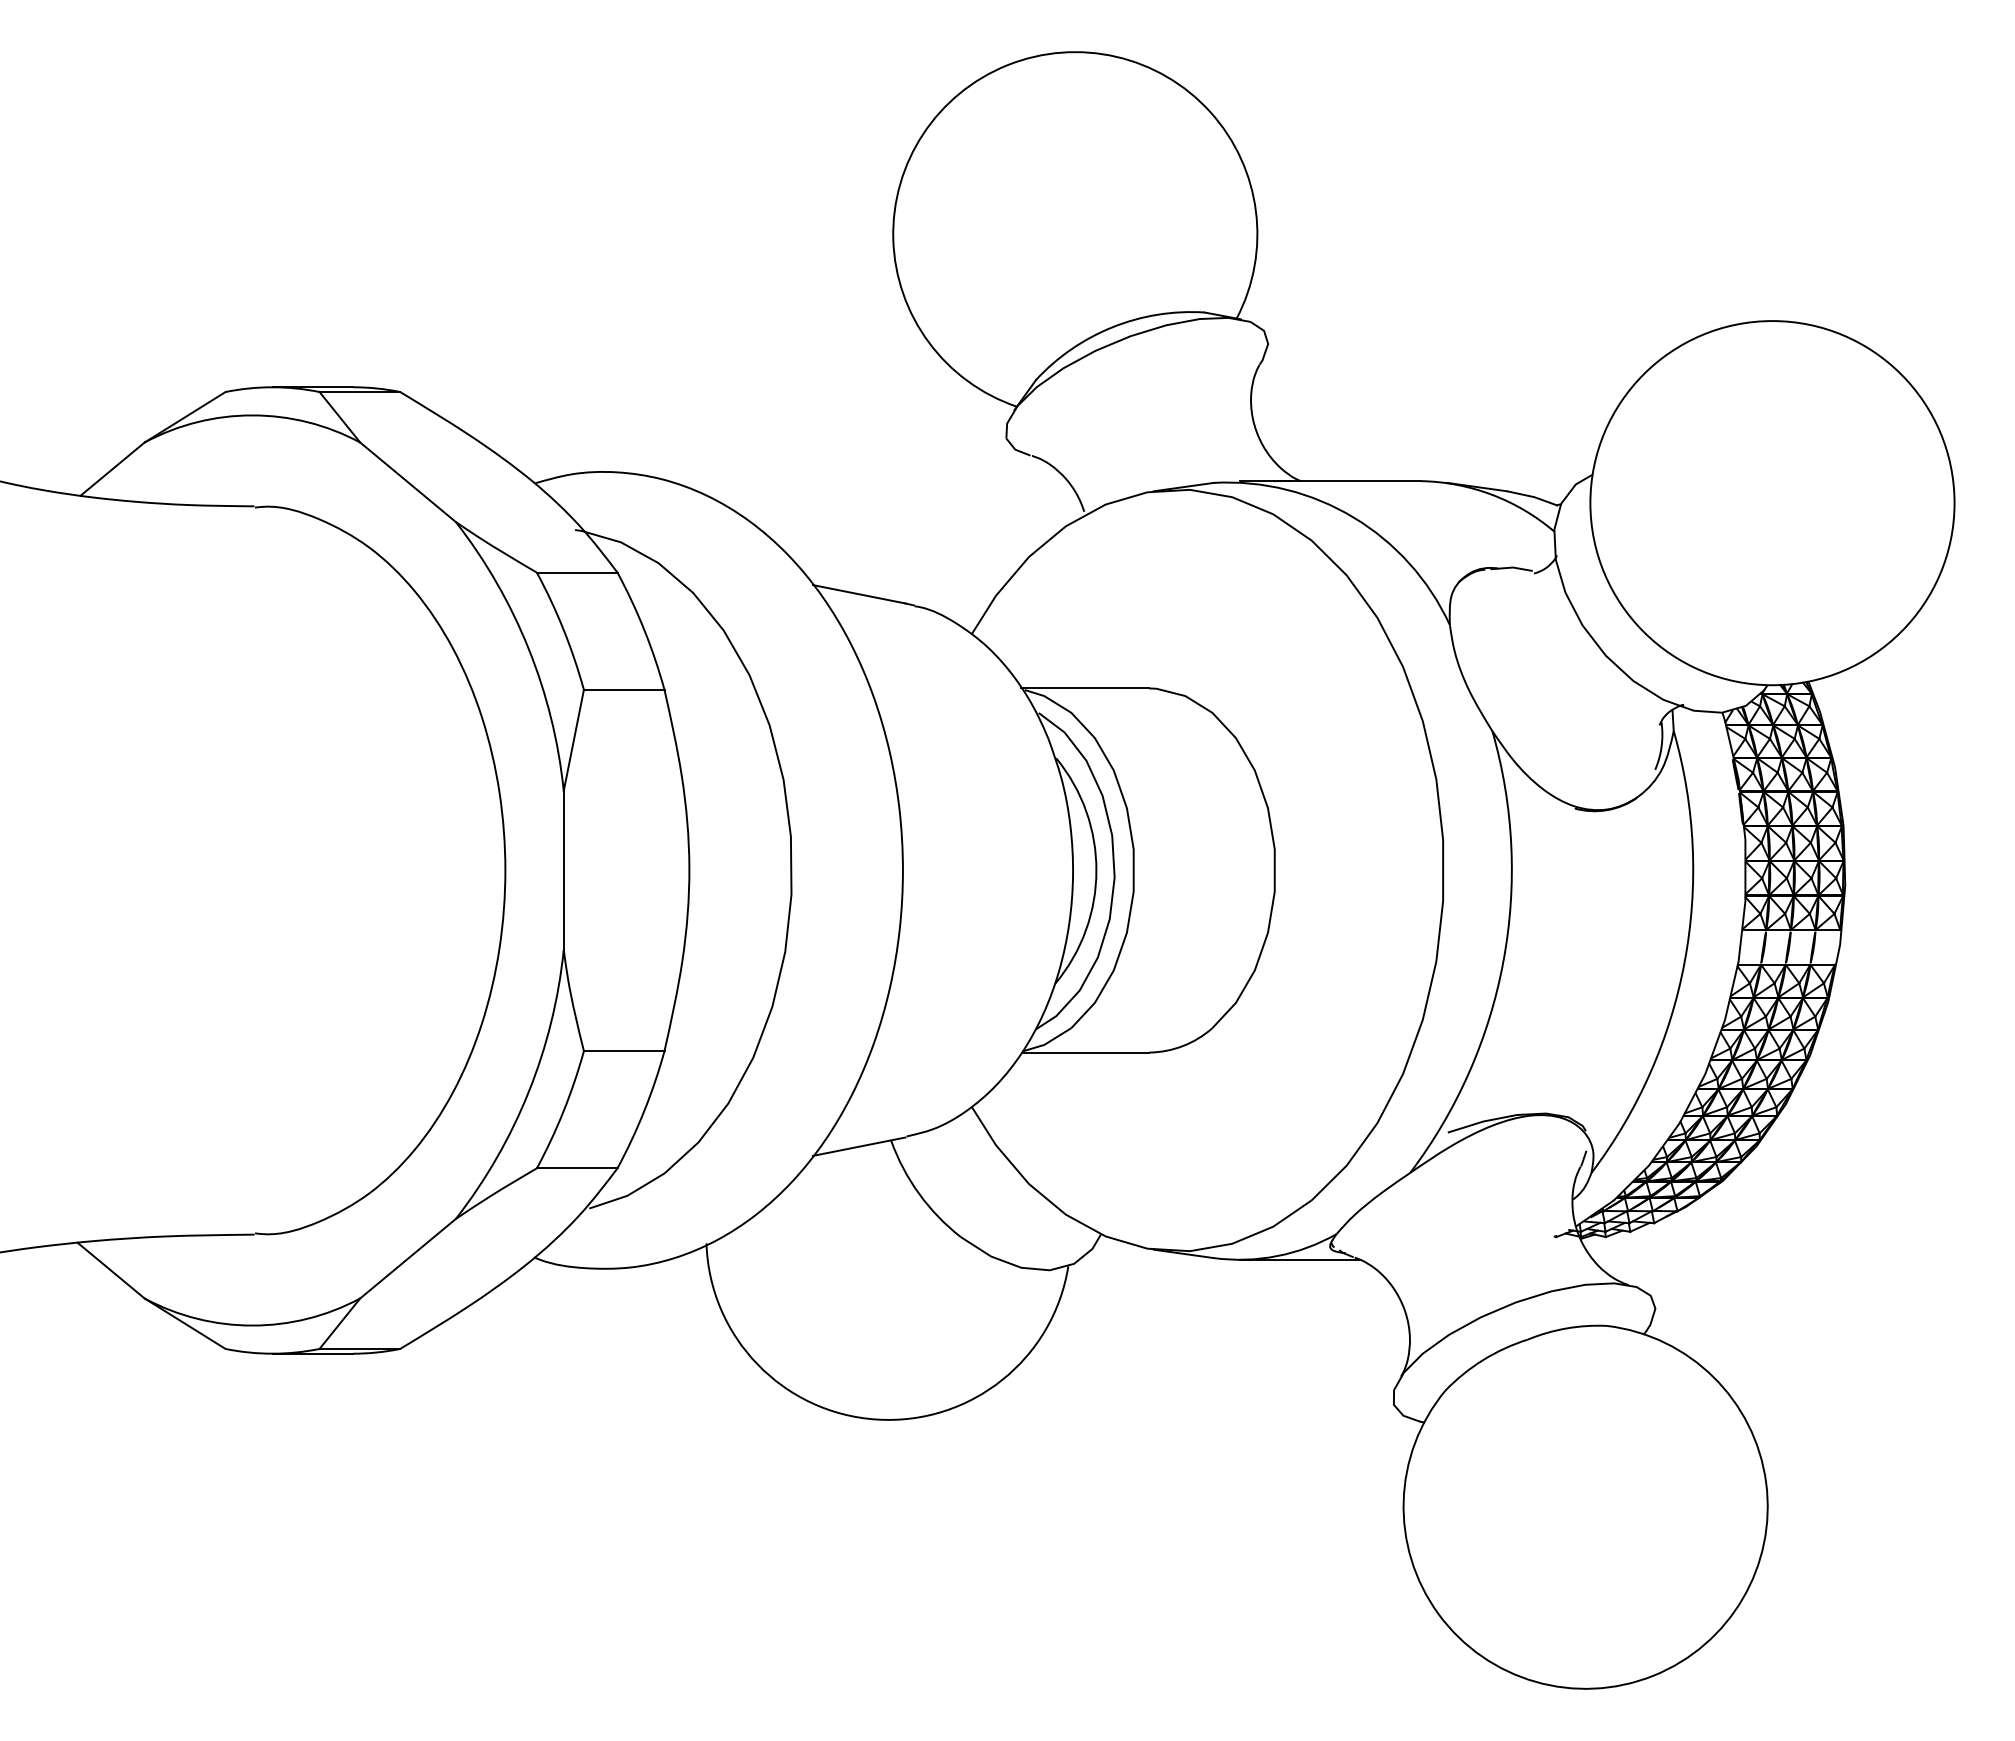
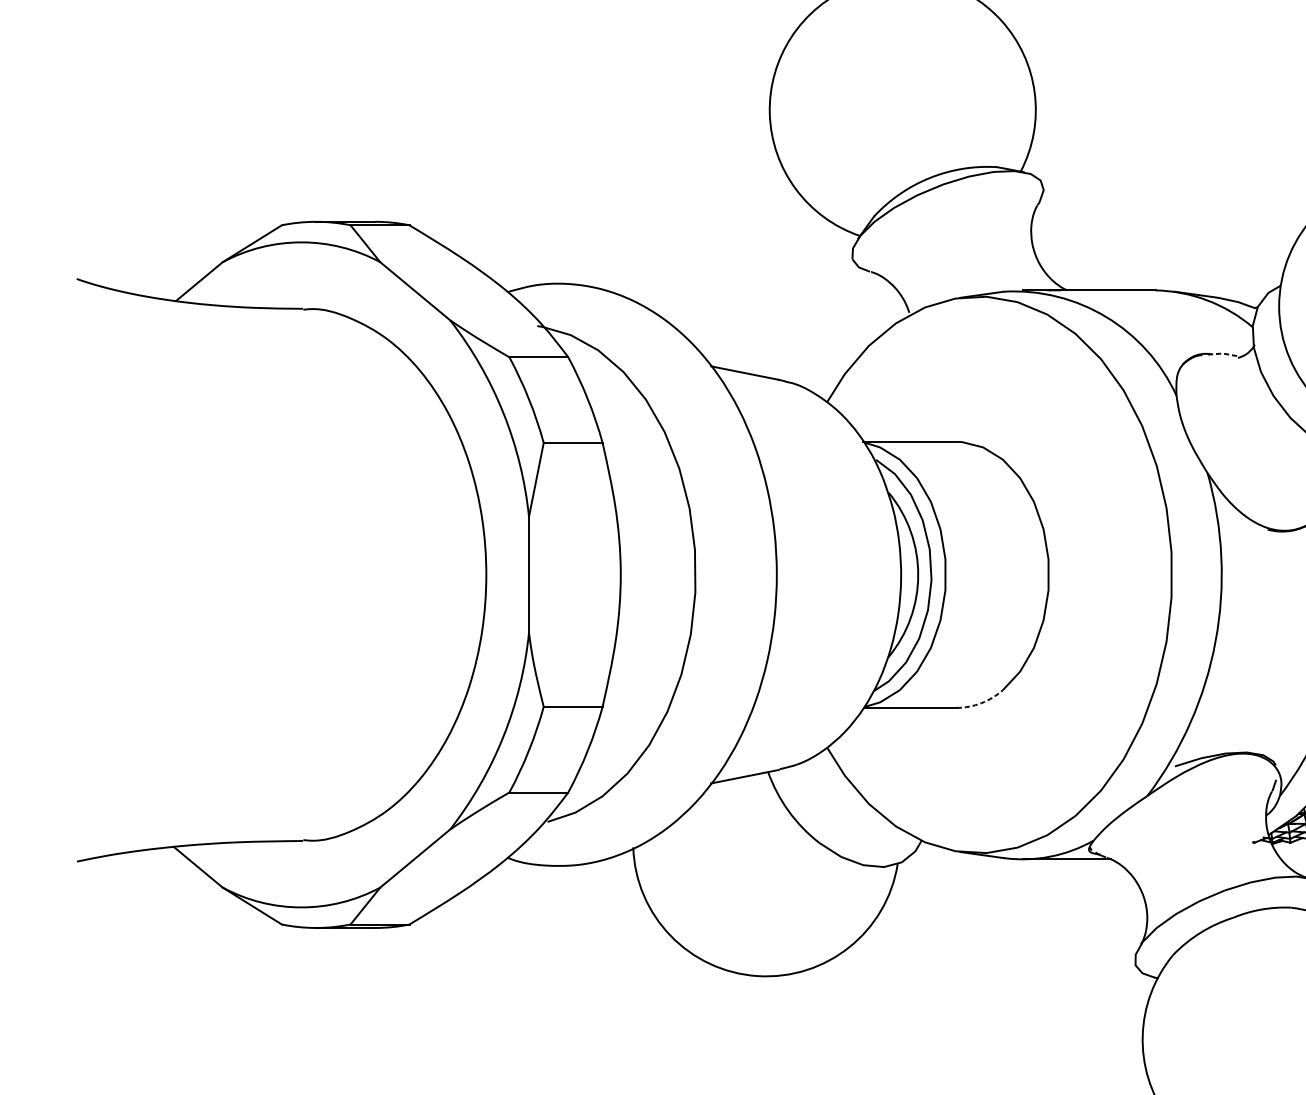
line: (1512, 567) -> (1222, 353), solid -> dashed
arc: (1182, 1046) -> (981, 703), solid -> dashed

